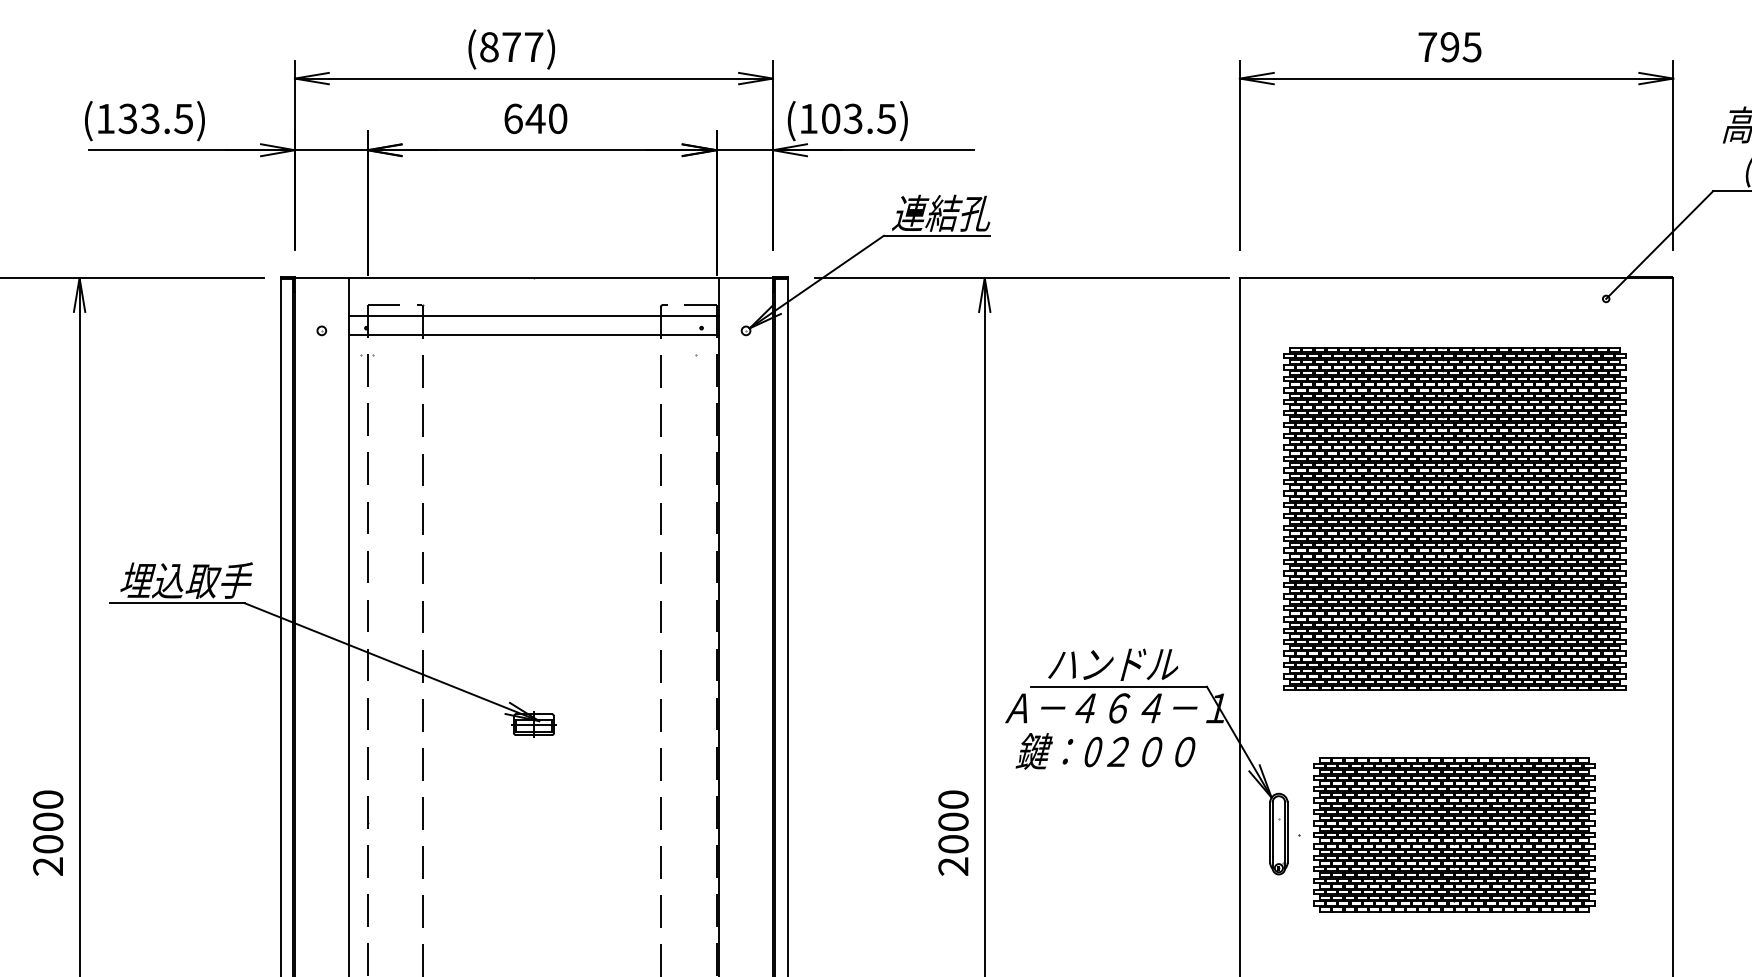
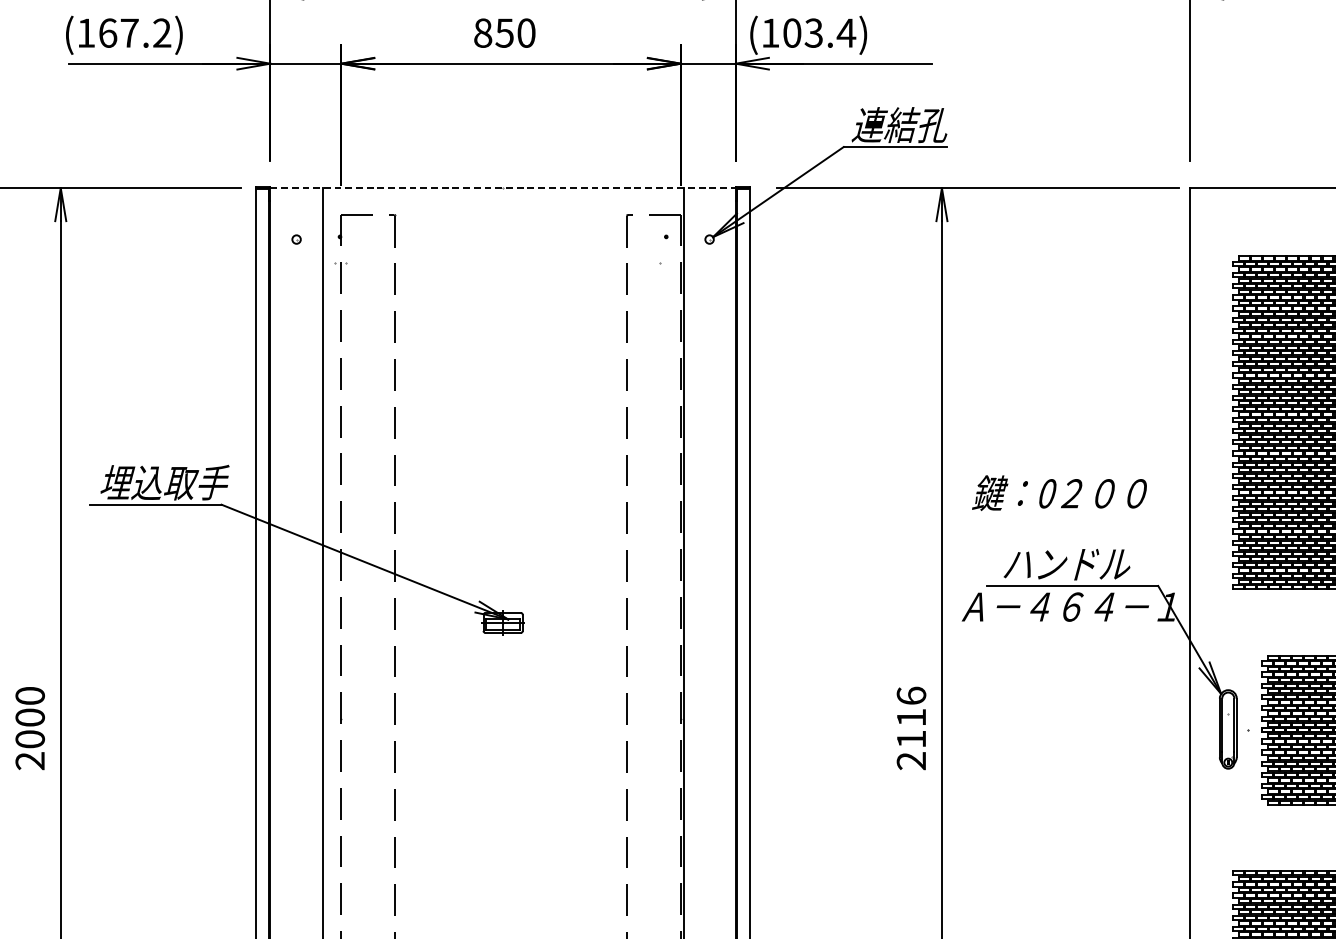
text: (155, 118) -> (134, 32), (133.5) -> (167.2)
text: (524, 118) -> (493, 32), 640 -> 850
text: (886, 119) -> (846, 33), (103.5) -> (103.4)
line: (534, 278) -> (503, 188), solid -> dashed
line: (533, 316) -> (502, 225), removed
line: (533, 334) -> (502, 243), removed
text: (1105, 751) -> (1059, 493), moved
text: (953, 821) -> (911, 717), 2000 -> 2116

